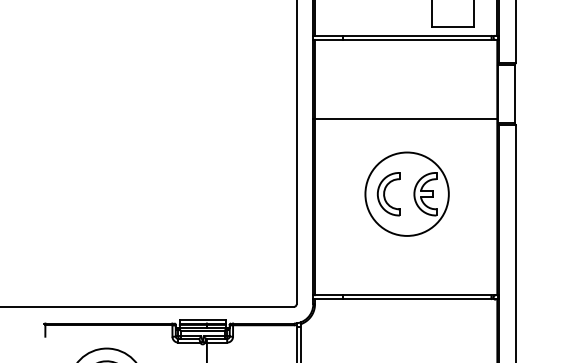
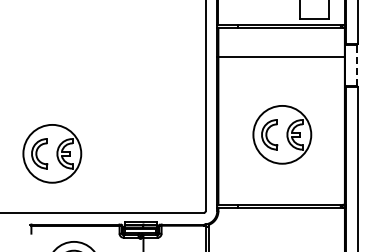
line: (514, 92) -> (356, 64), solid -> dashed
line: (404, 118) -> (280, 56), moved
part: (75, 221) -> (52, 153), added

